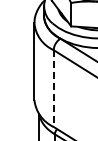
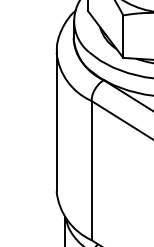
line: (53, 89) -> (91, 172), dashed -> solid

